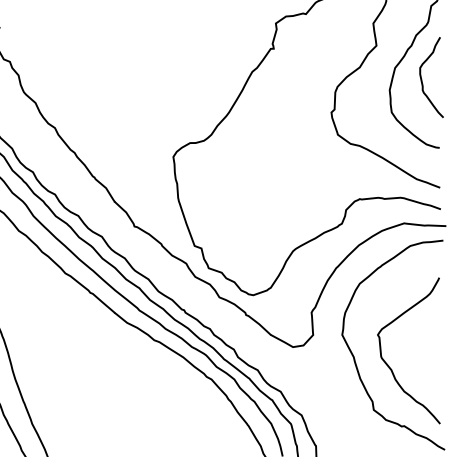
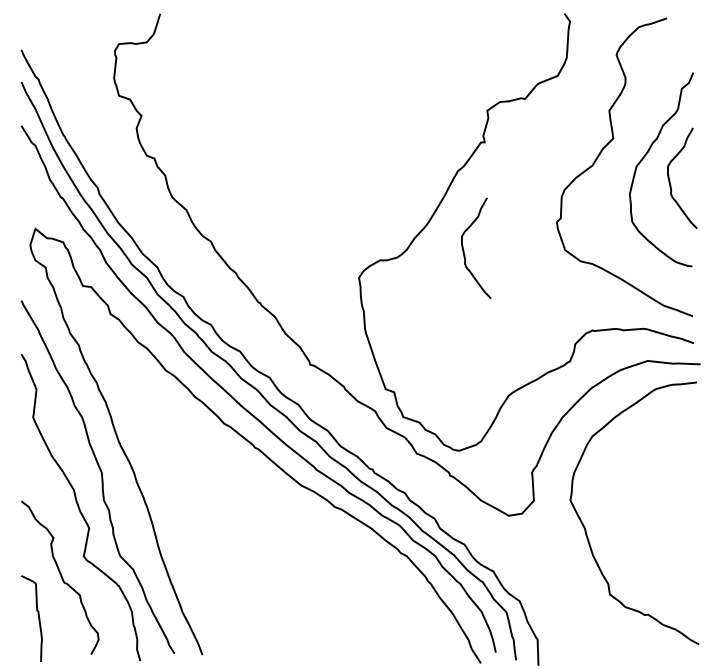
curve: (257, 135) -> (464, 250), added
curve: (389, 366) -> (629, 539), removed

